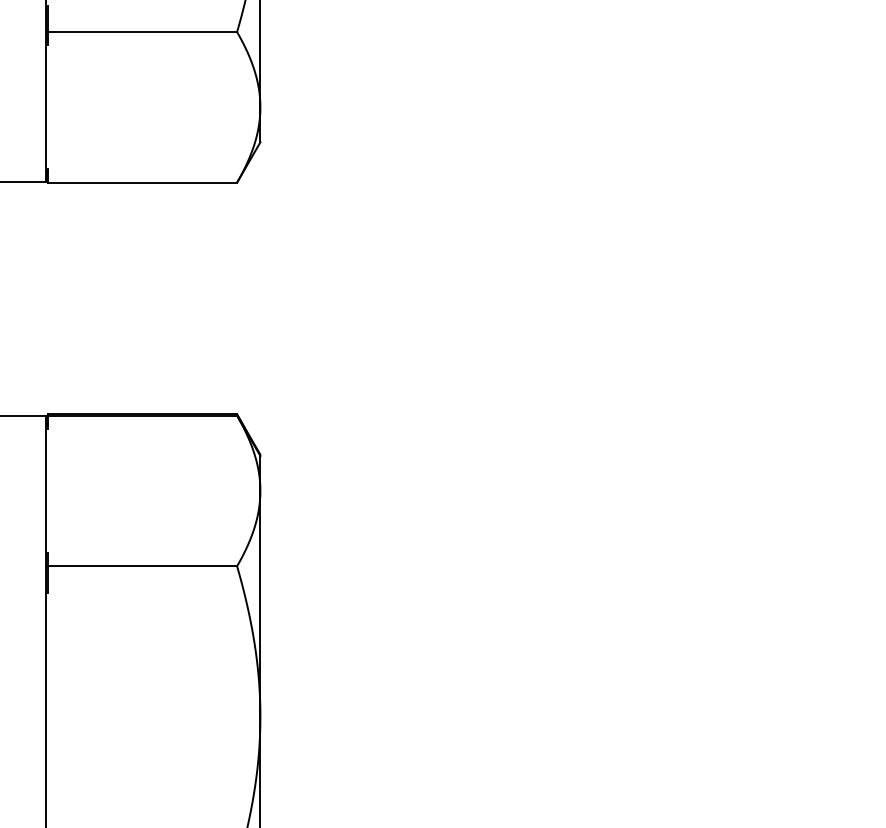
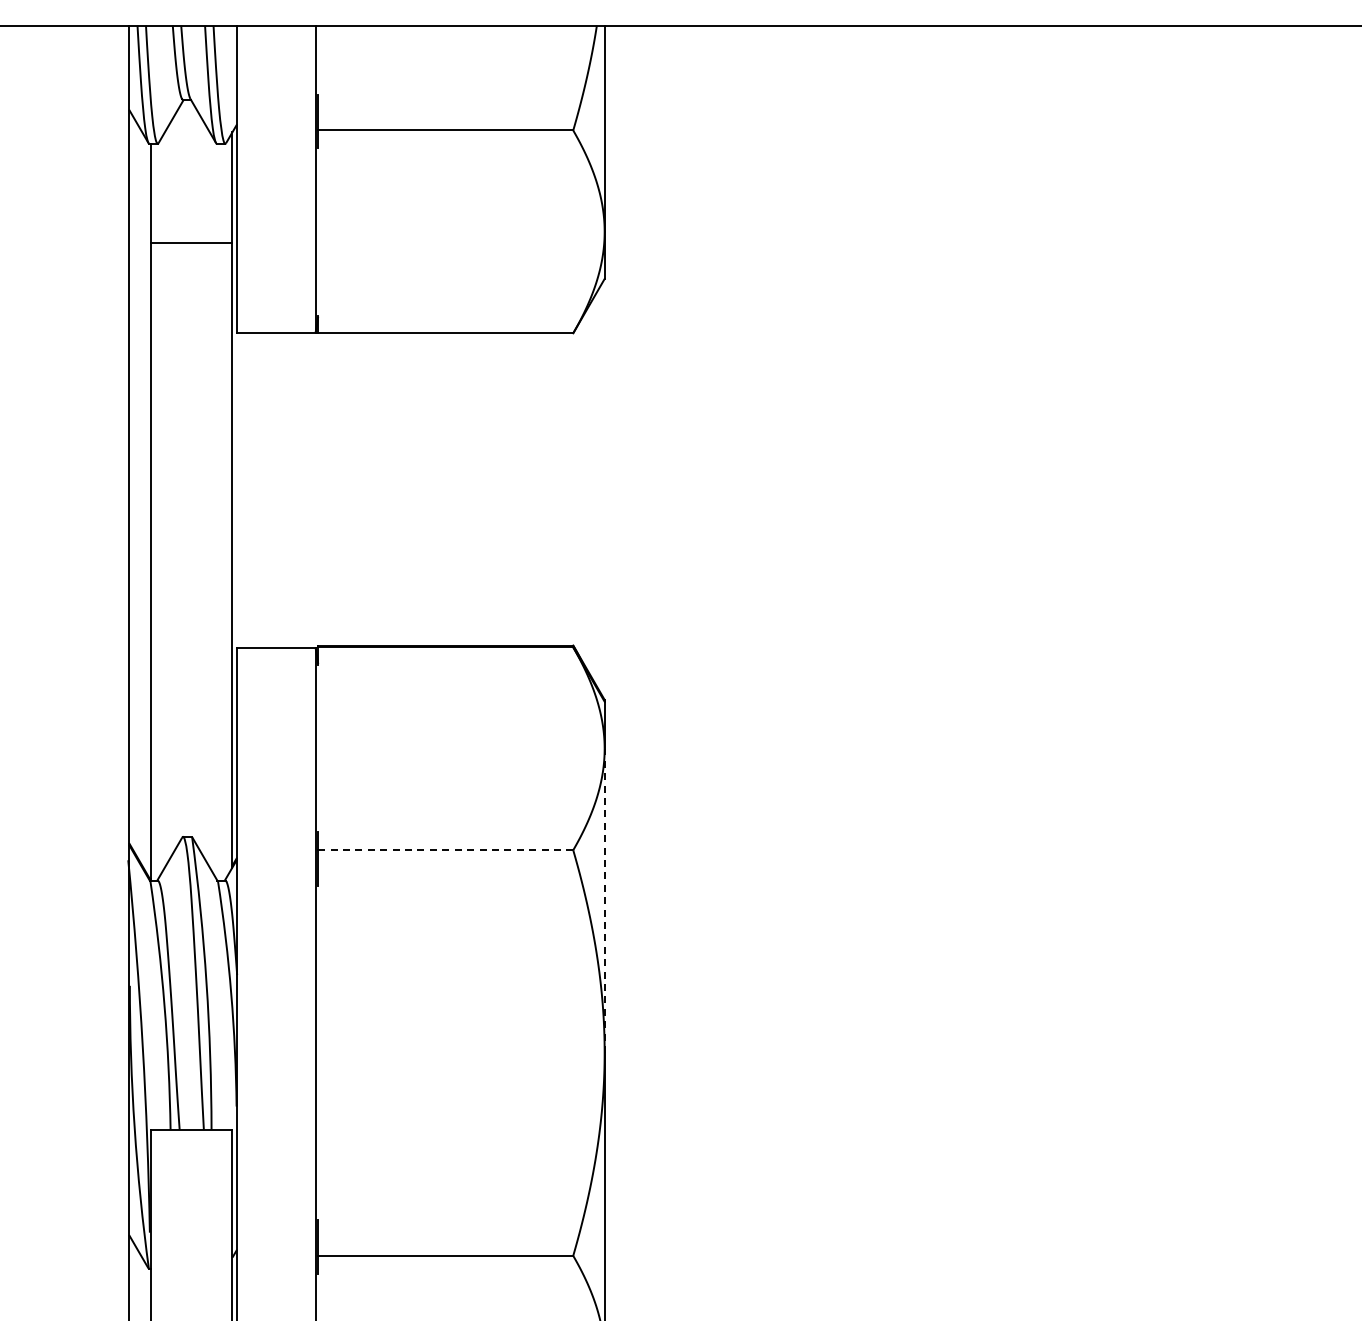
line: (142, 566) -> (445, 850), solid -> dashed
line: (260, 603) -> (604, 900), solid -> dashed

